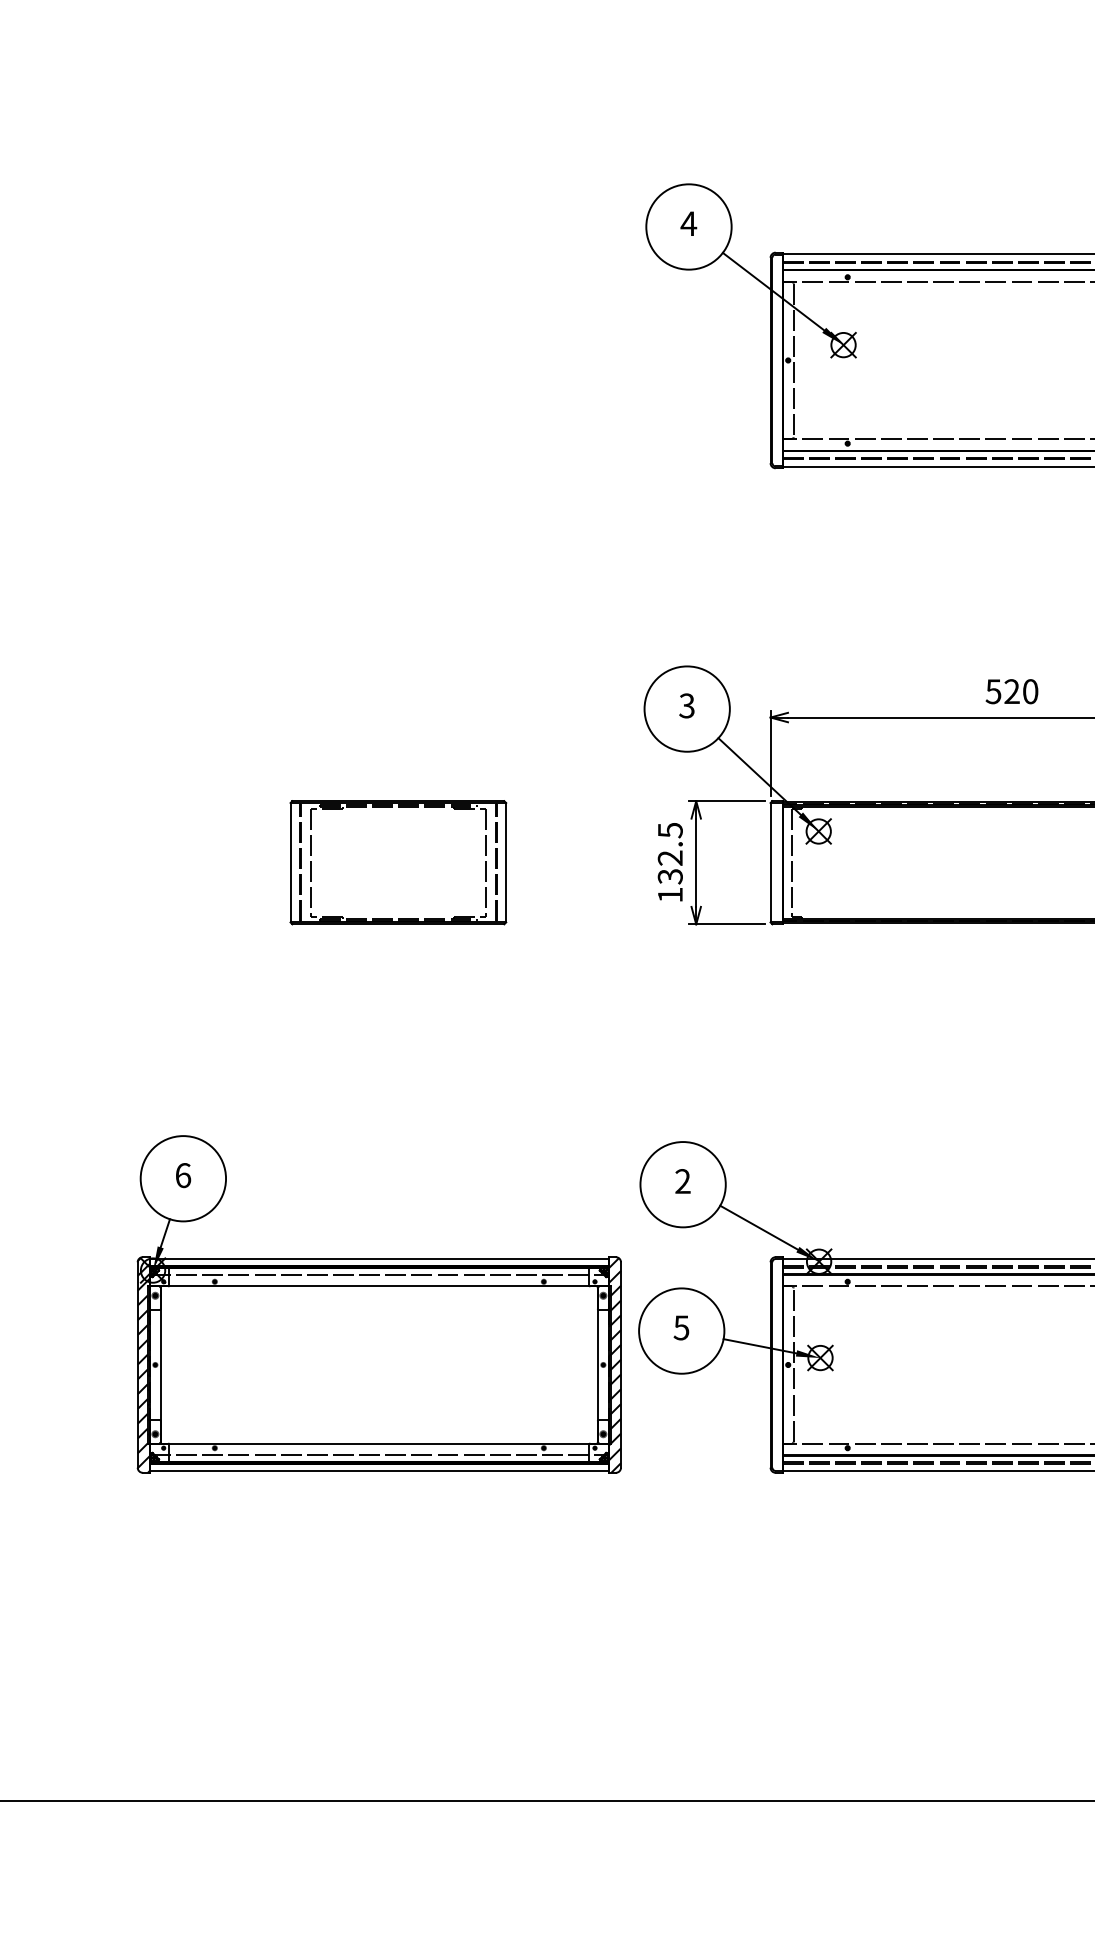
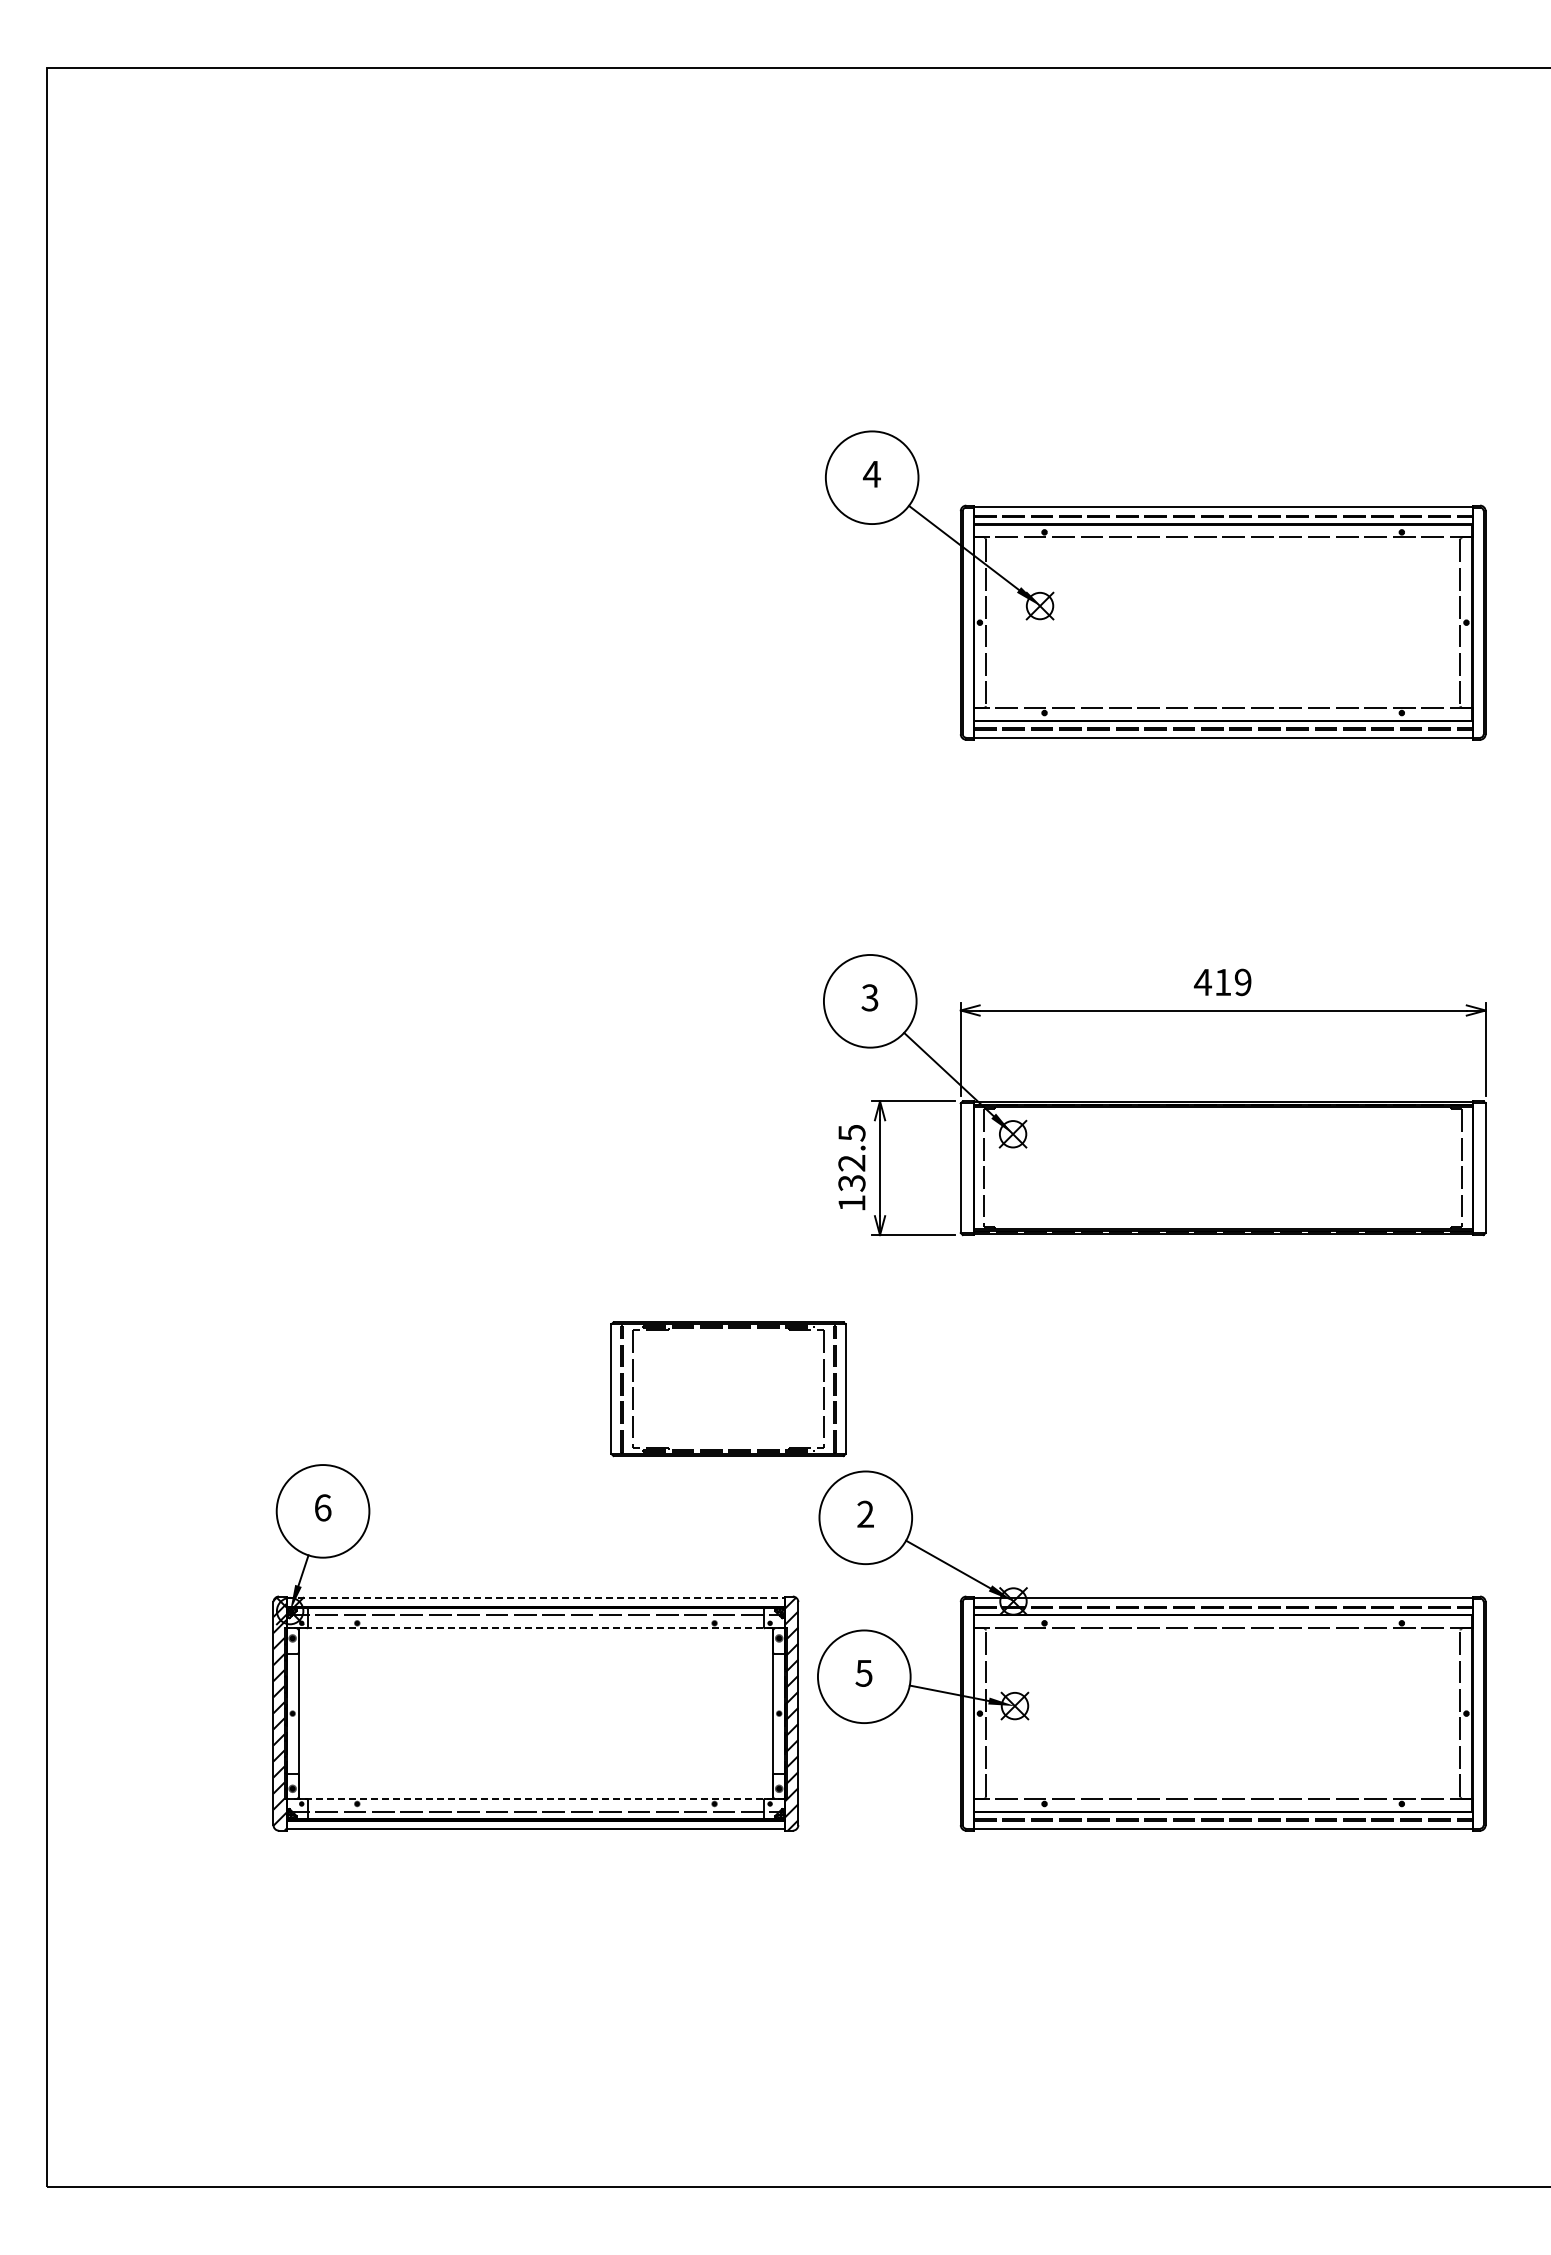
text: (1011, 691) -> (1222, 982), 520 -> 419
part: (398, 863) -> (728, 1389), moved
line: (379, 1258) -> (536, 1598), solid -> dashed
line: (378, 1286) -> (535, 1628), solid -> dashed
line: (378, 1443) -> (535, 1798), solid -> dashed

